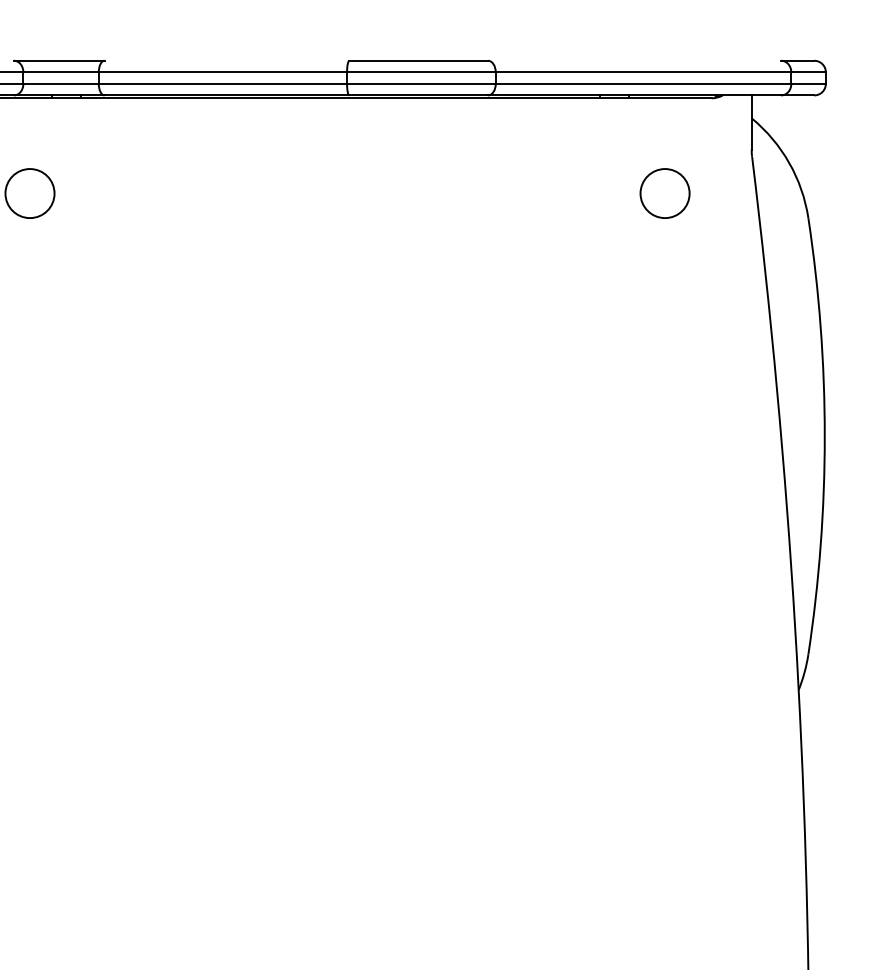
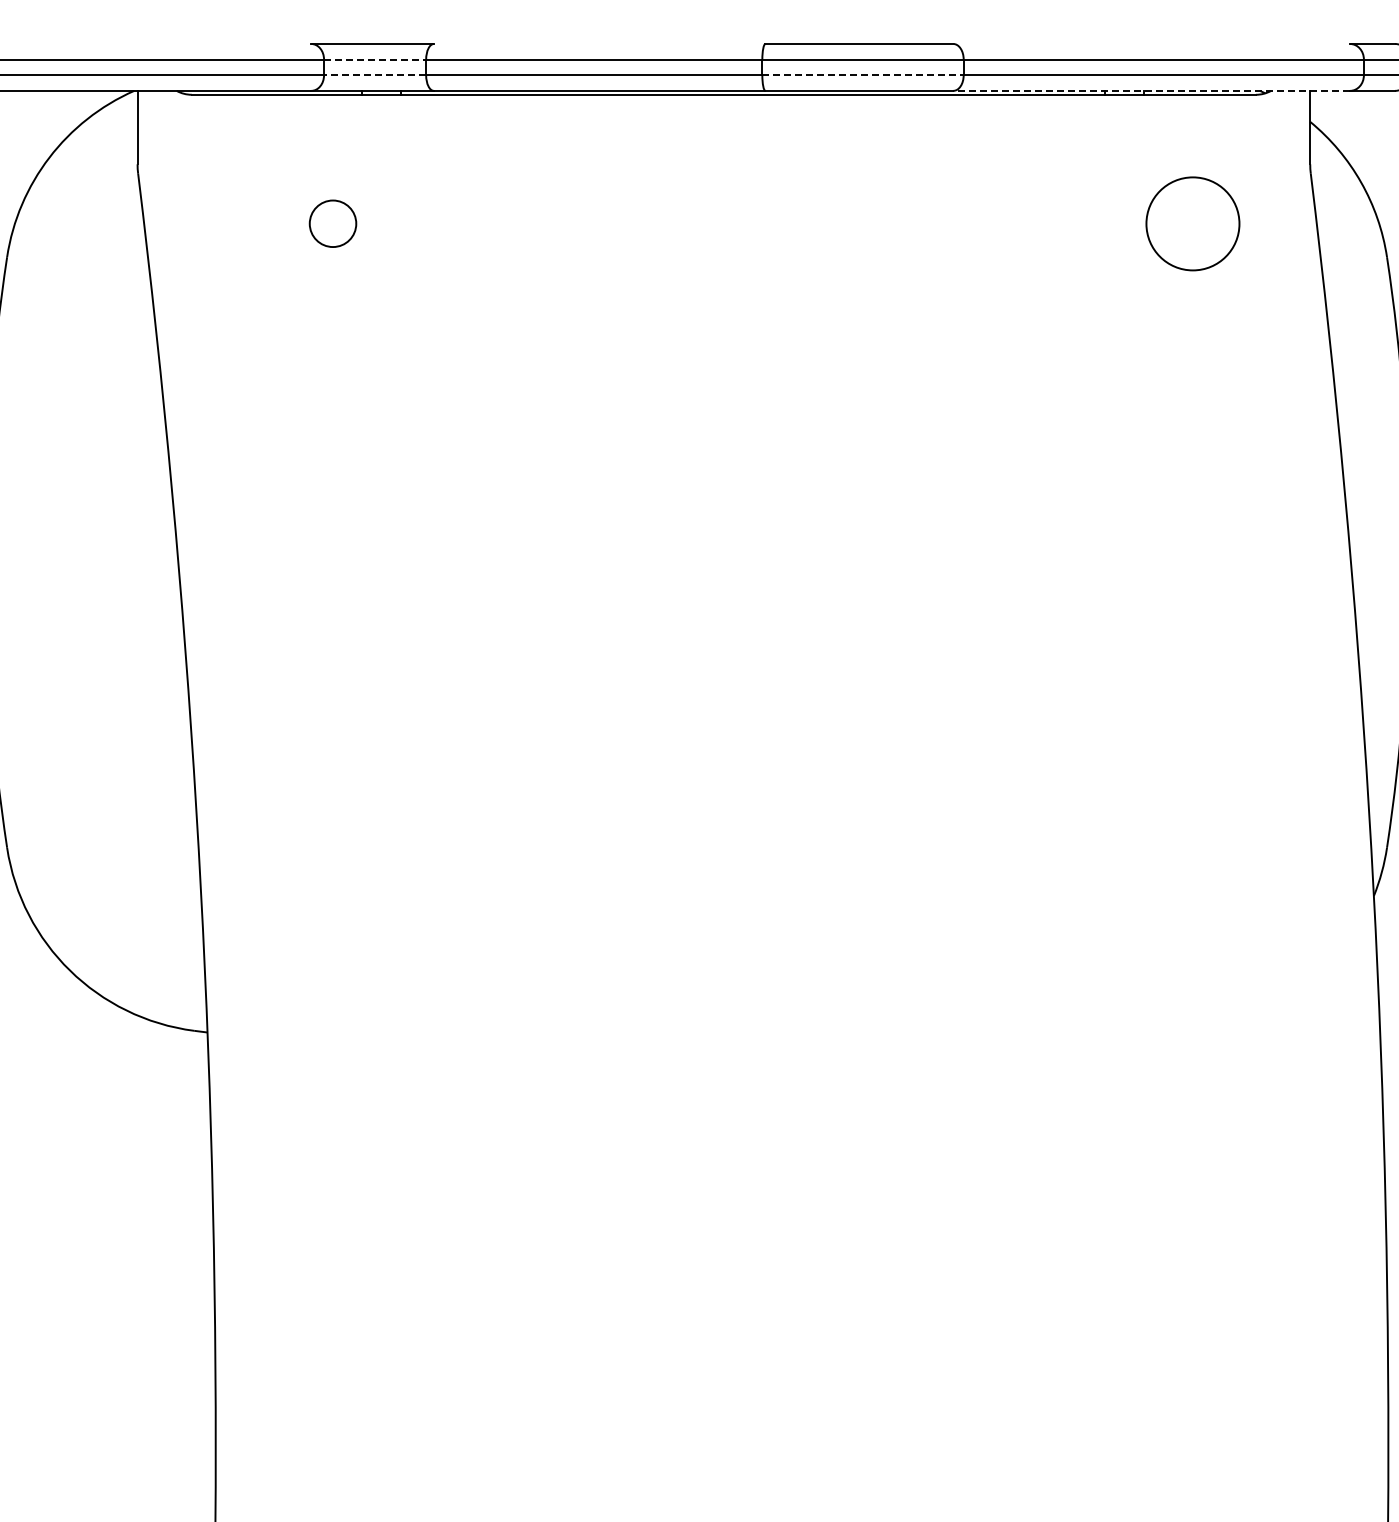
line: (61, 72) -> (375, 59), solid -> dashed
line: (60, 84) -> (374, 75), solid -> dashed
line: (421, 84) -> (863, 75), solid -> dashed
line: (634, 95) -> (1151, 90), solid -> dashed
circle: (29, 193) -> (332, 223), size x0.7
circle: (664, 193) -> (1192, 223), size x1.4

